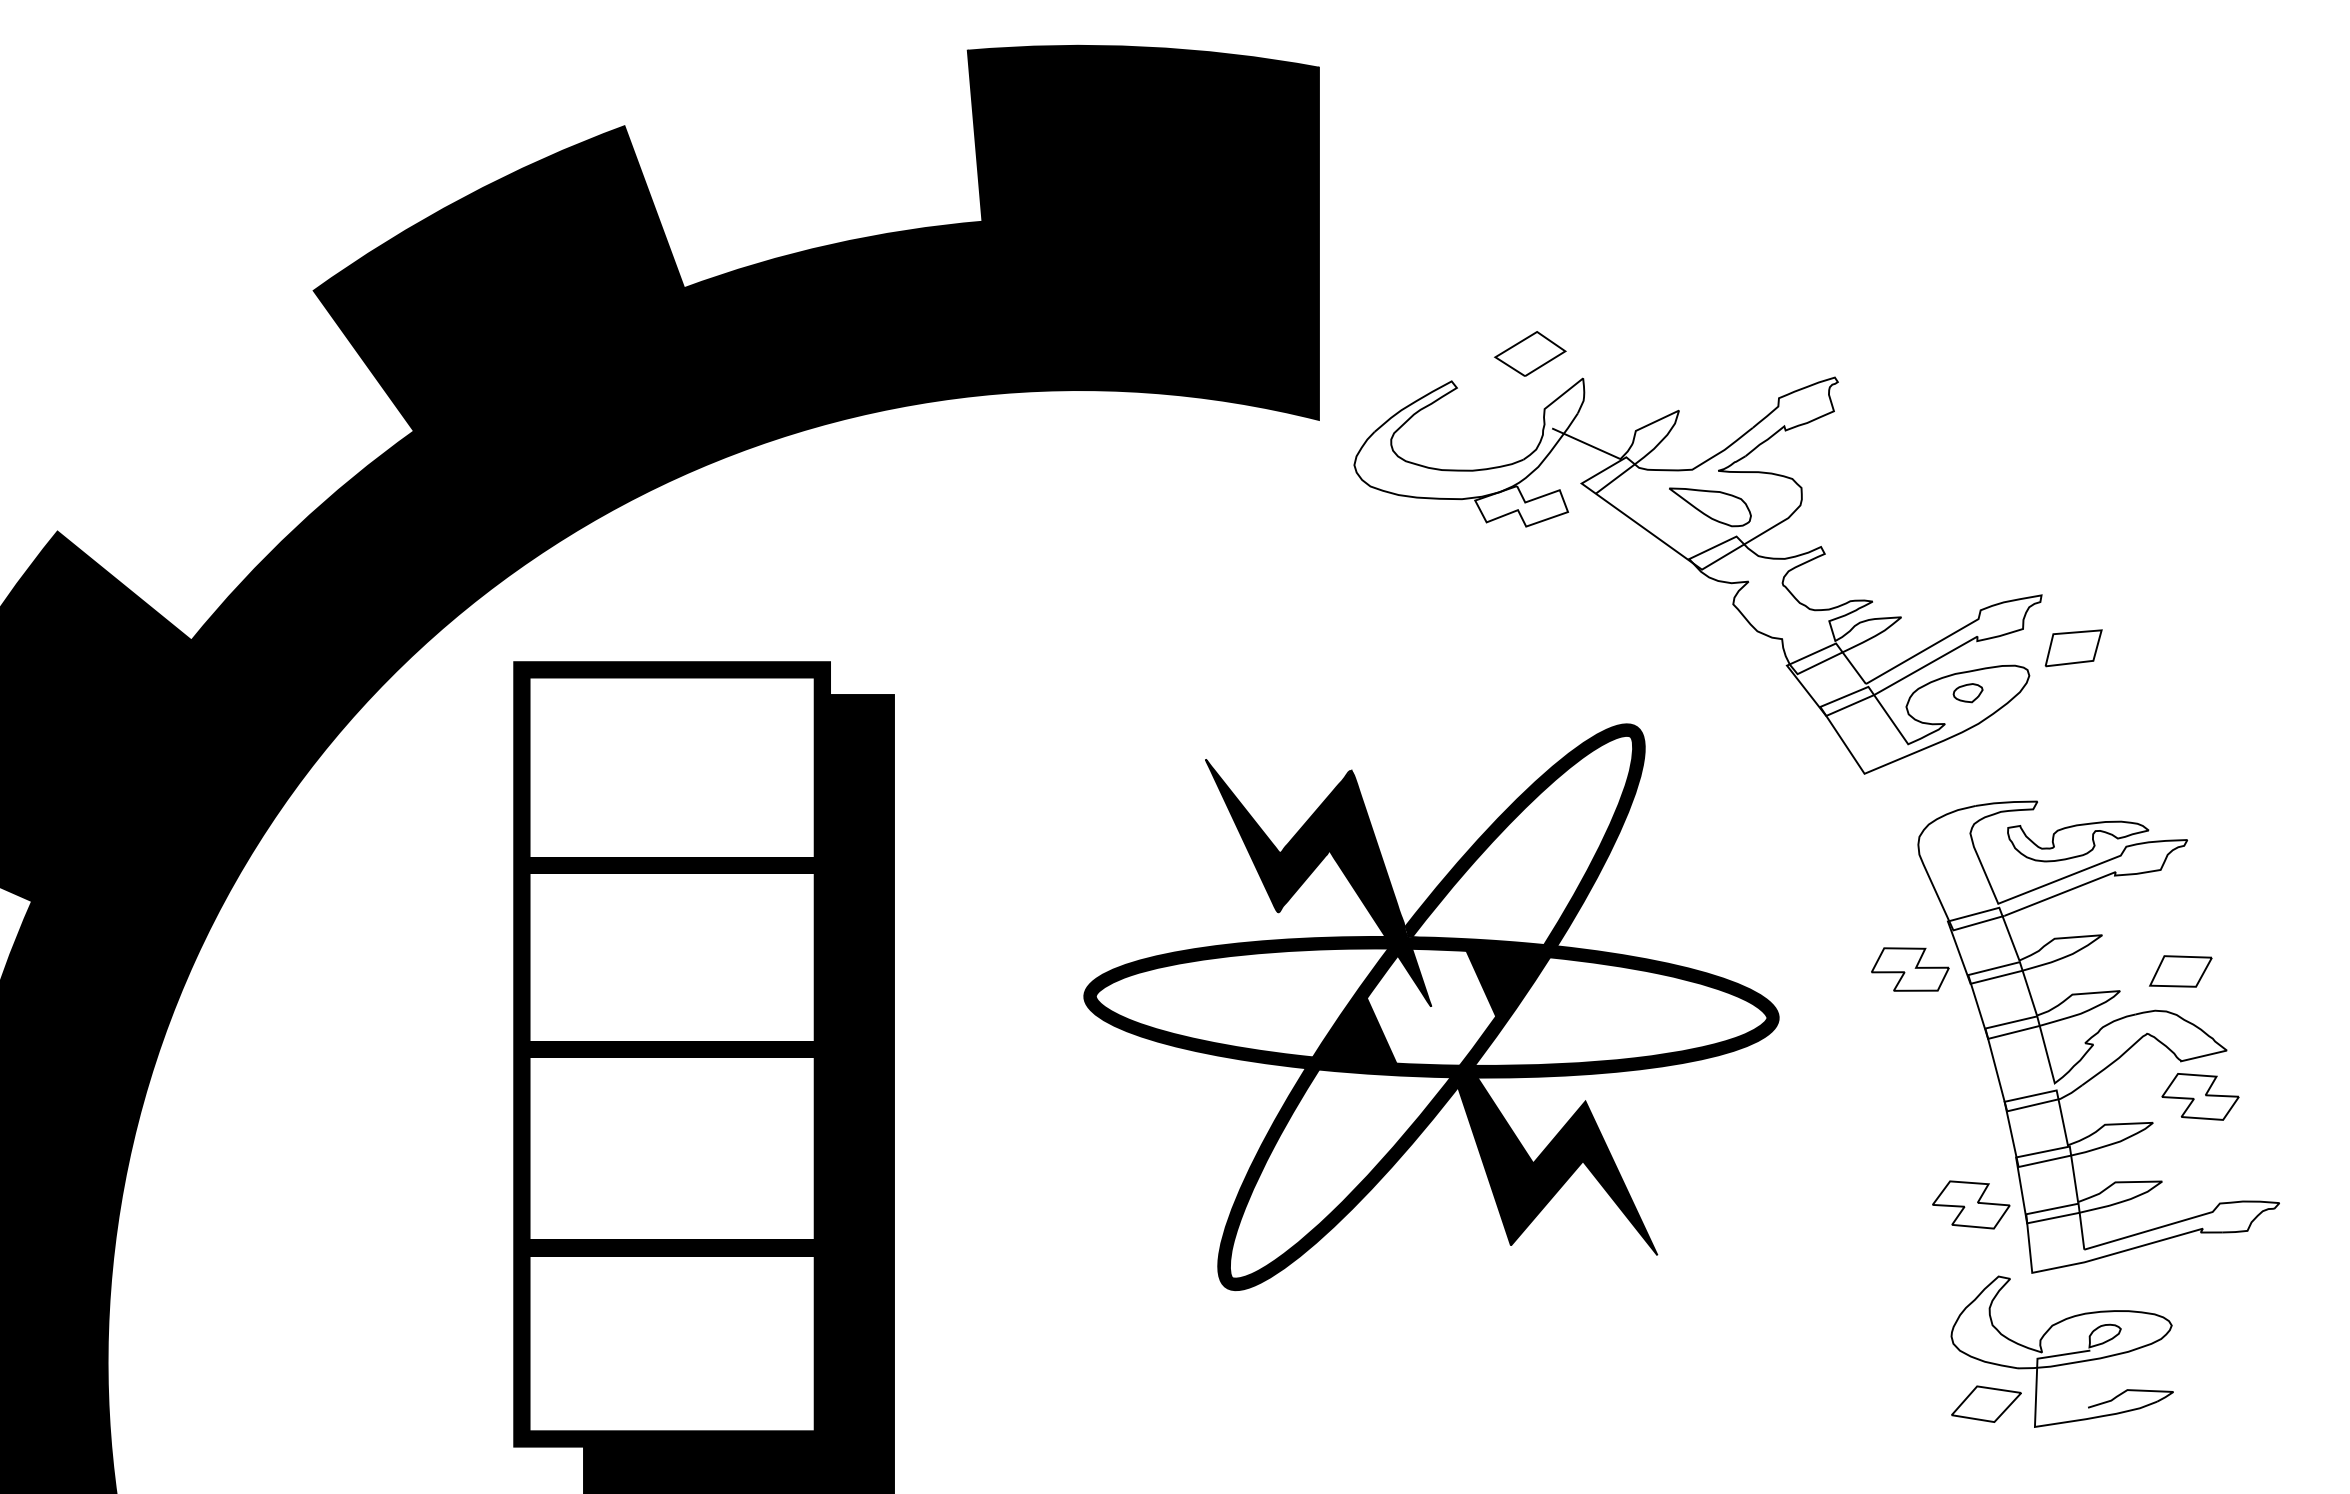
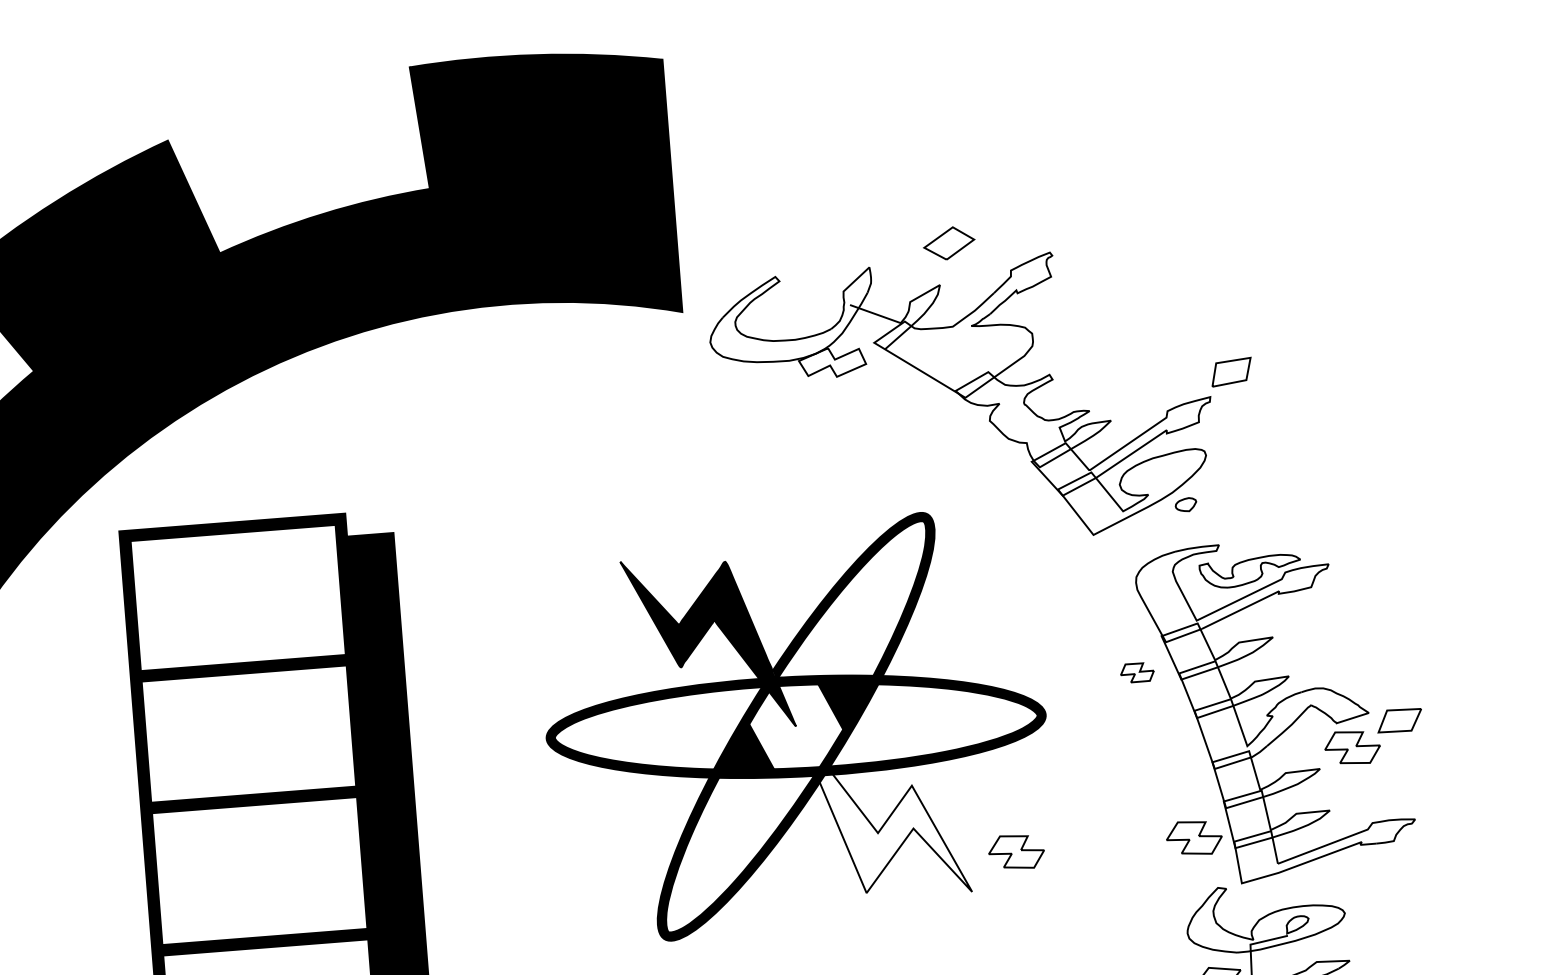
part: (1530, 353) -> (949, 243), moved
part: (1710, 507) -> (968, 352), removed
part: (2073, 648) -> (1231, 372), moved
part: (1967, 693) -> (1185, 505), moved
part: (1910, 969) -> (1137, 672), size x0.6
part: (2180, 971) -> (1399, 720), moved
fill: (1546, 1154) -> (886, 825), removed
part: (1723, 1204) -> (1016, 851), added

